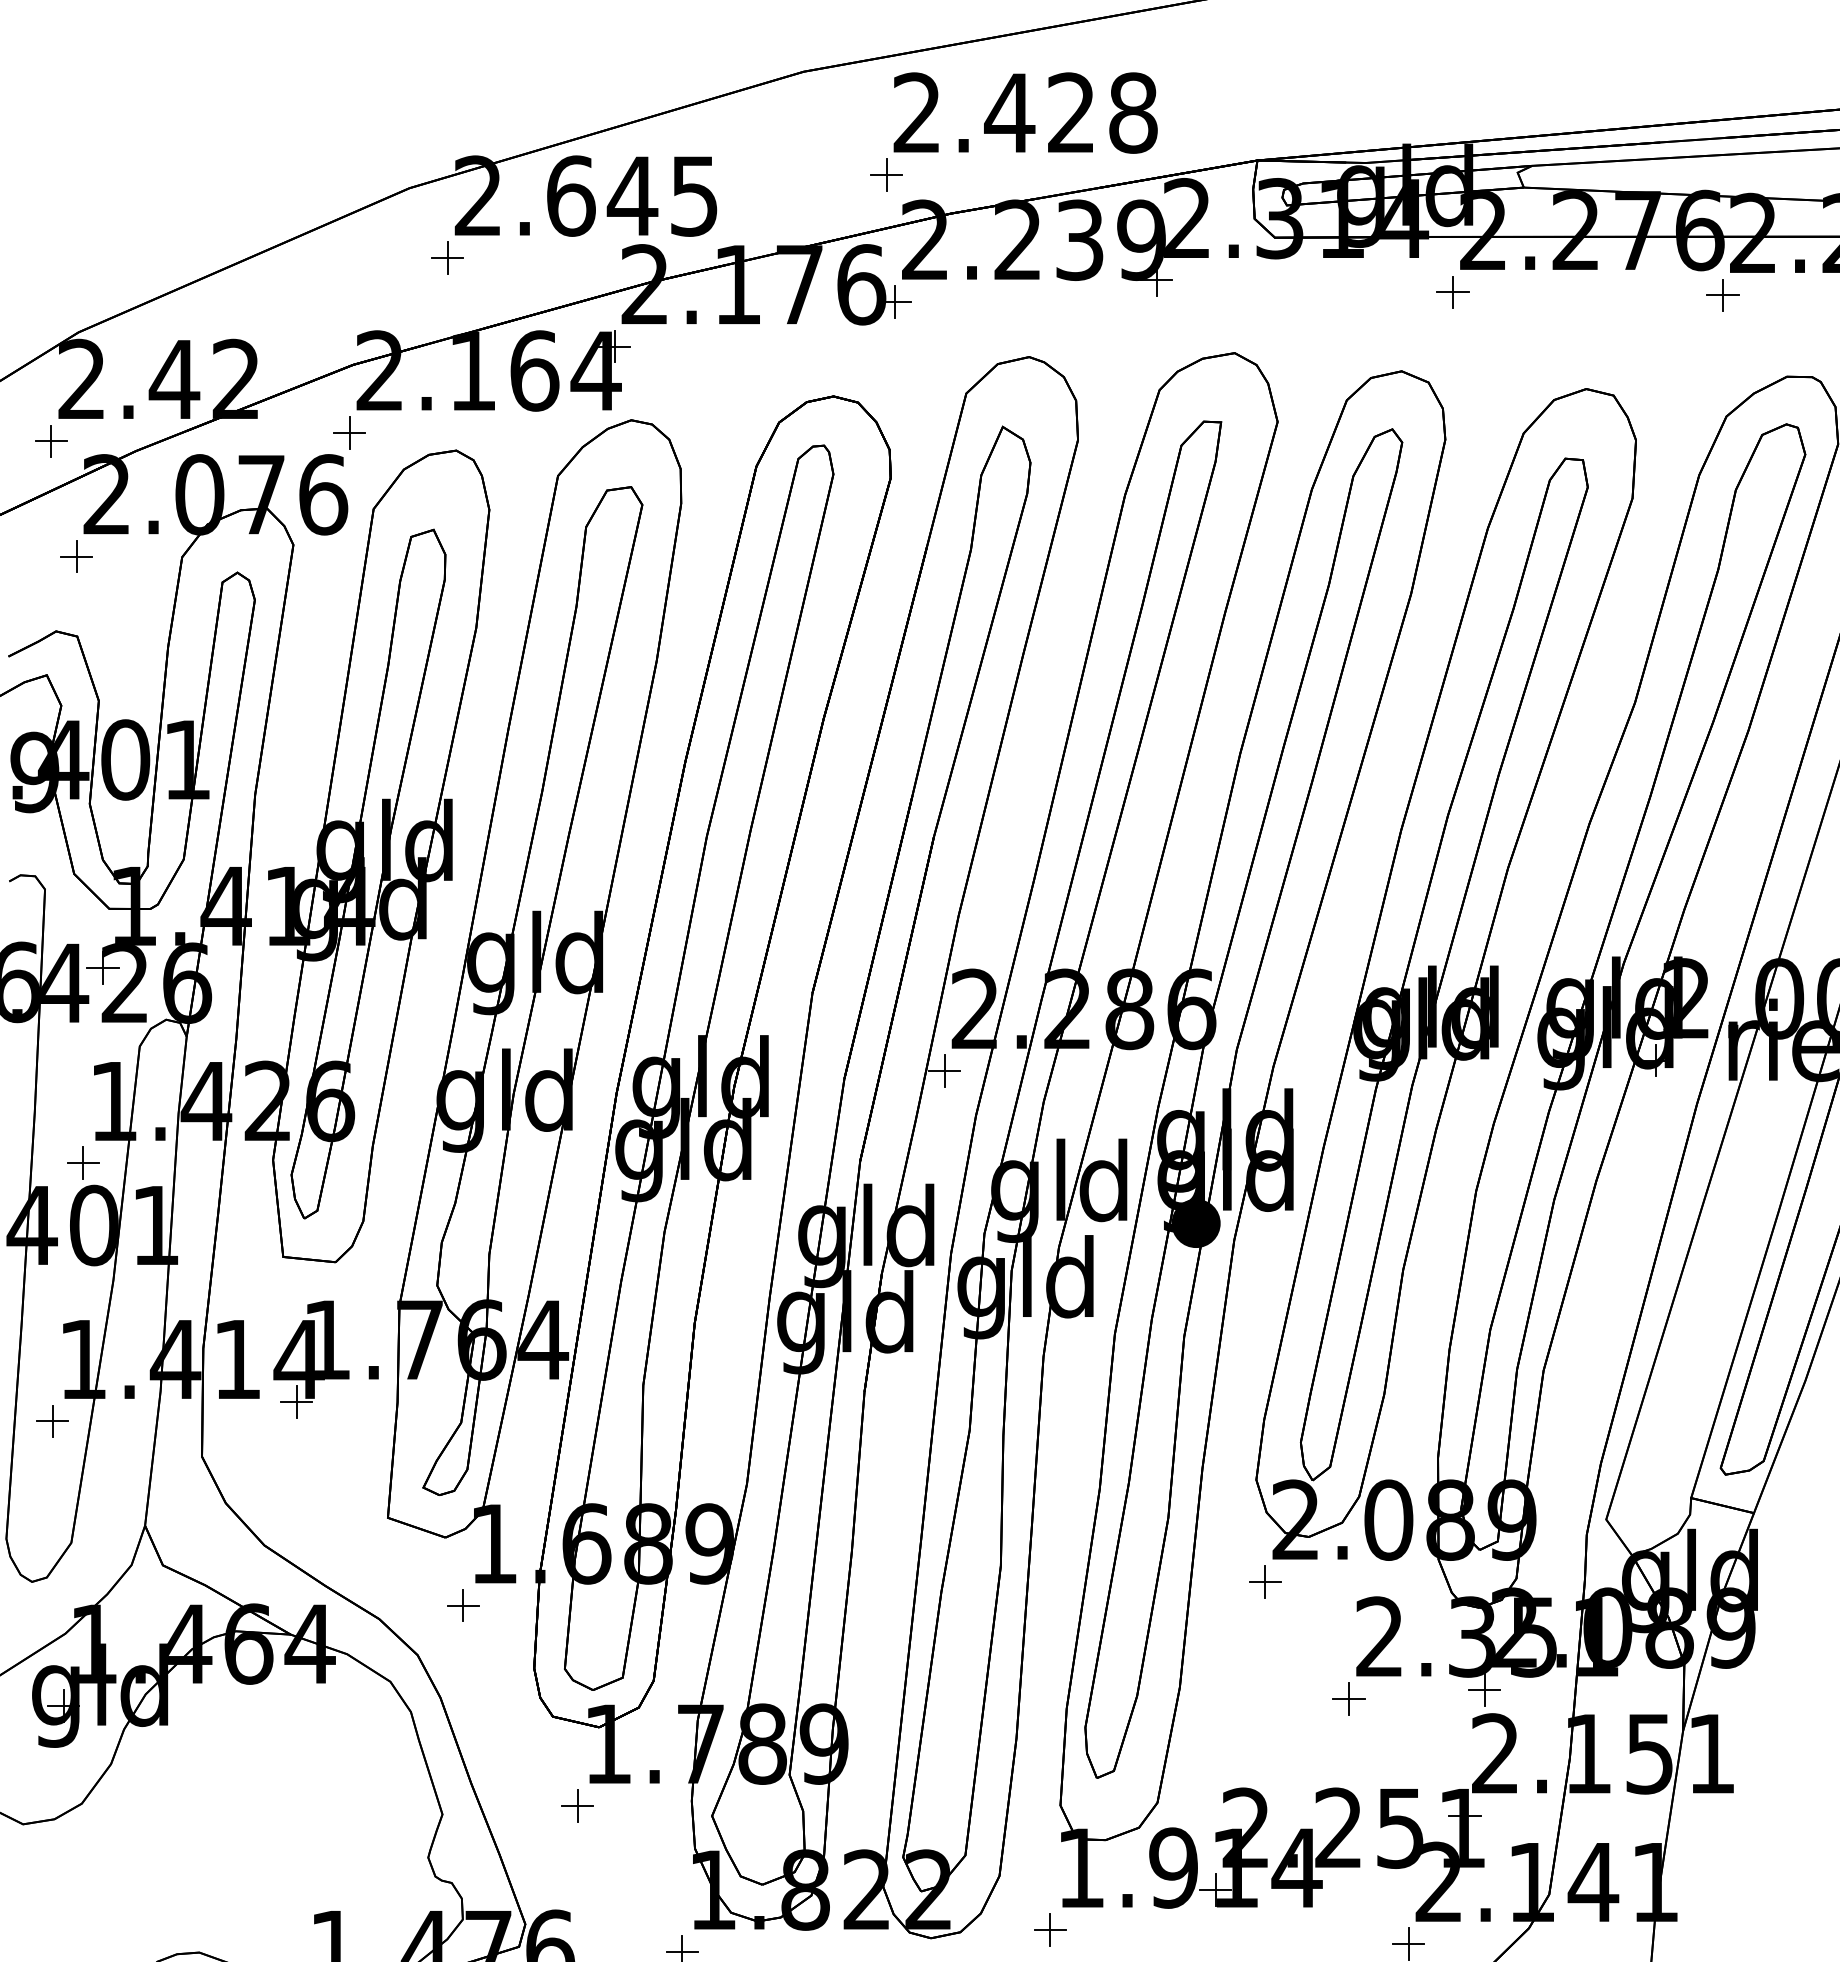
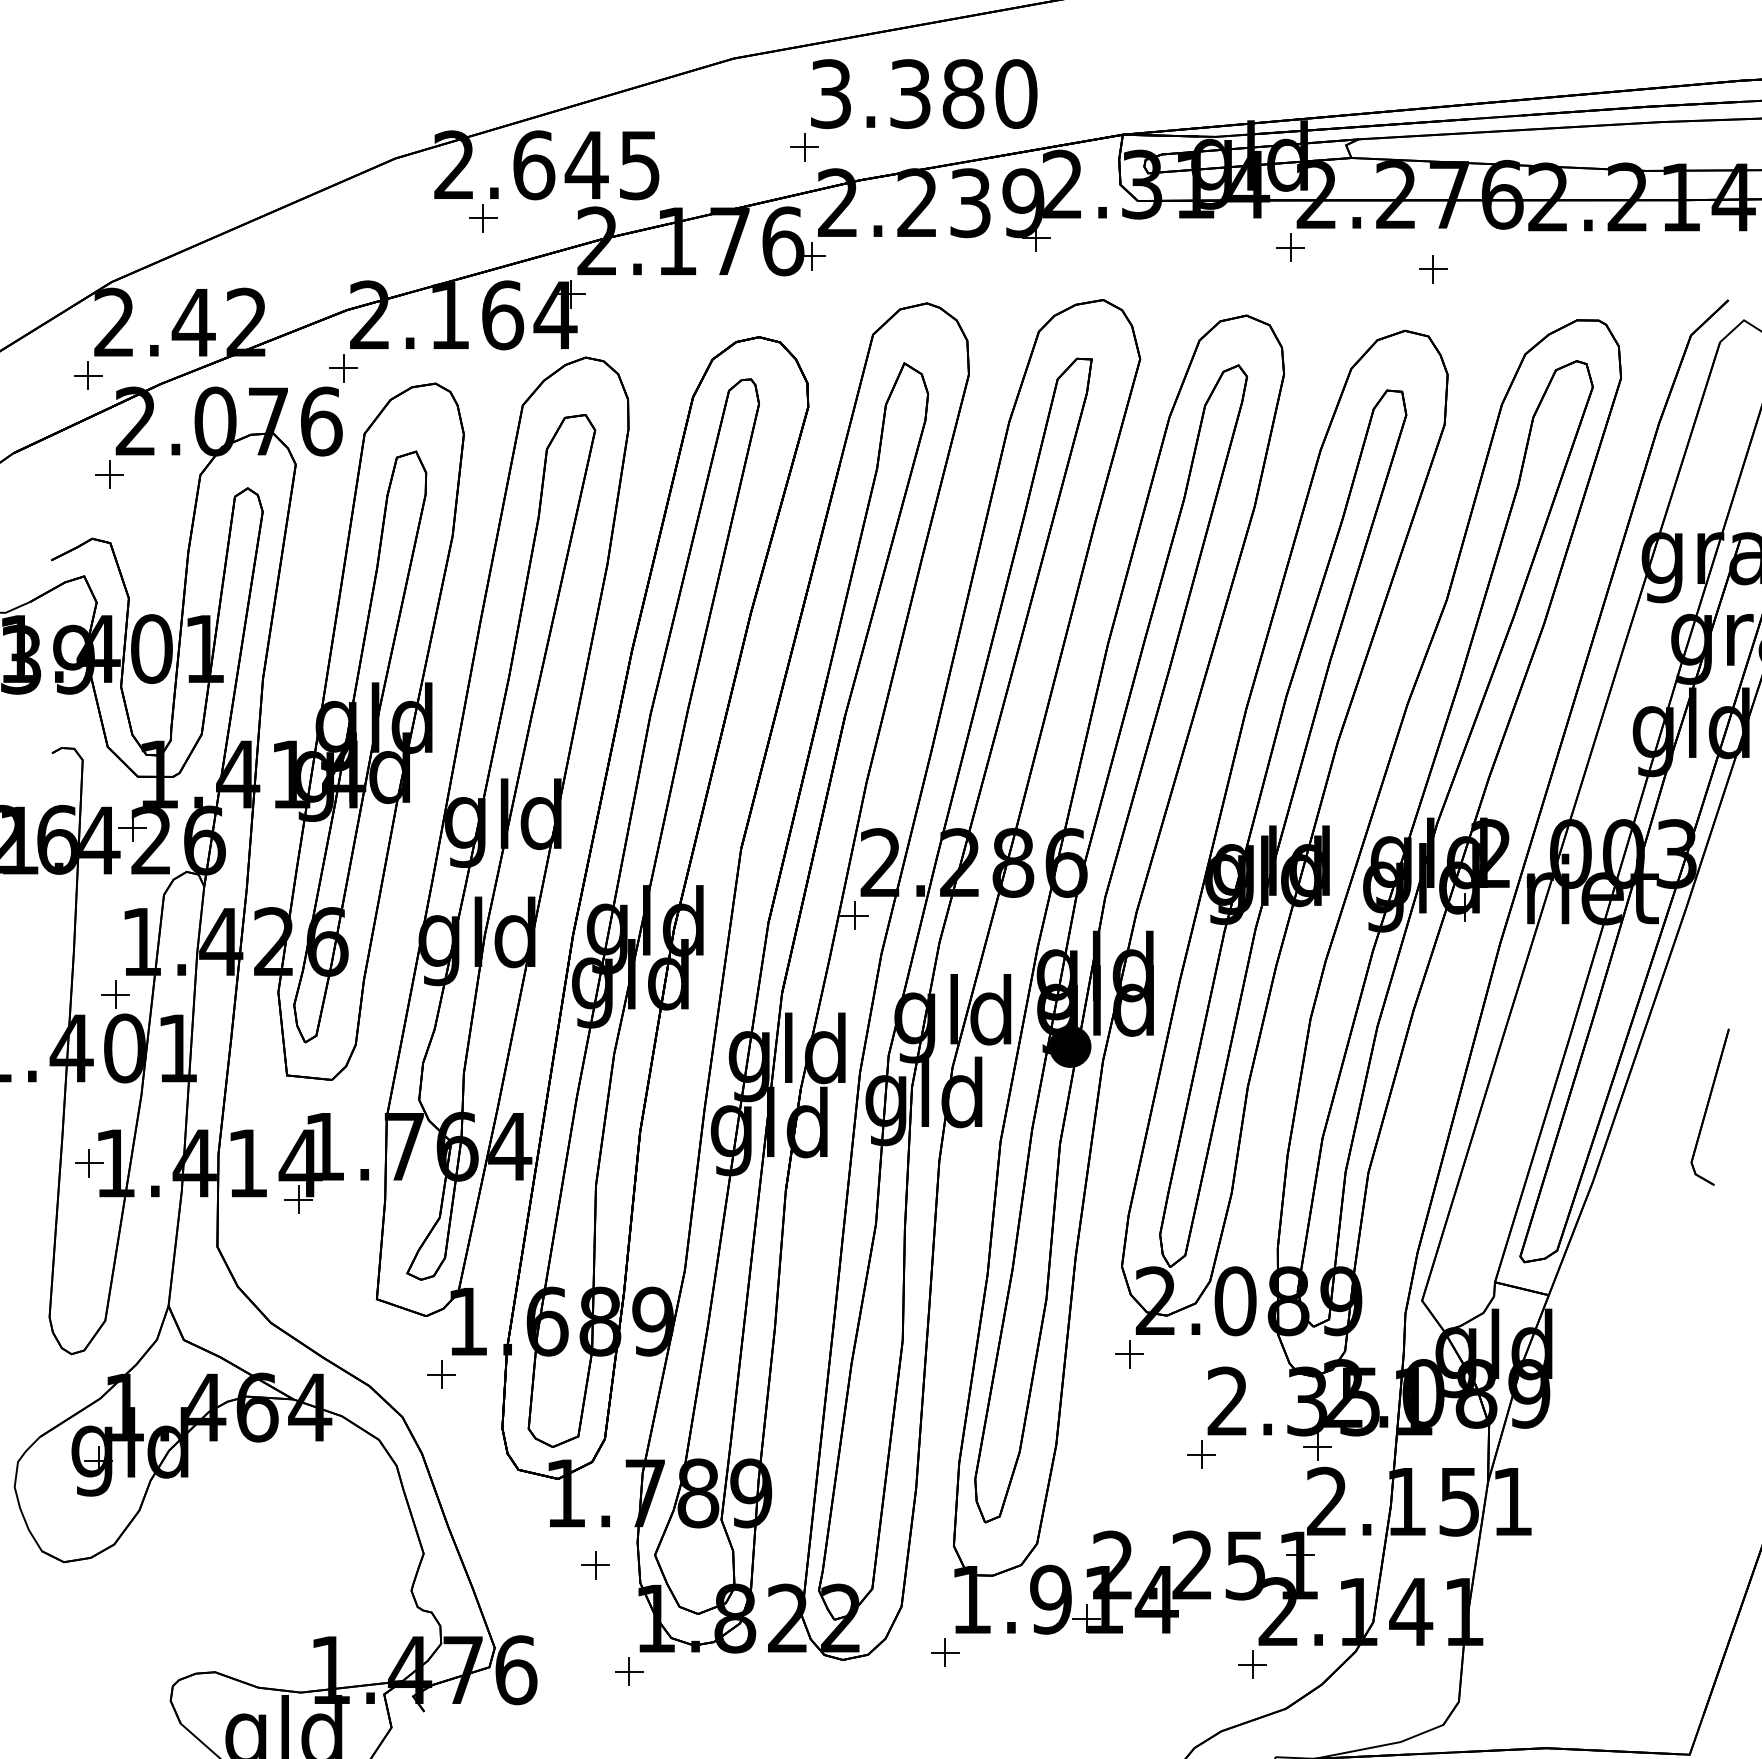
text: (1025, 113) -> (923, 94), 2.428 -> 3.380
part: (448, 258) -> (483, 218), moved
part: (1723, 295) -> (1433, 269), moved
part: (52, 1421) -> (89, 1163), moved
part: (577, 1806) -> (595, 1565), moved

